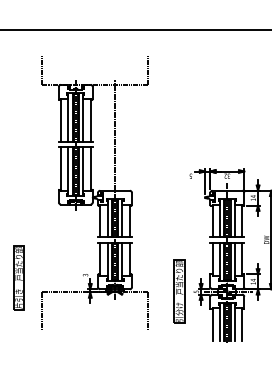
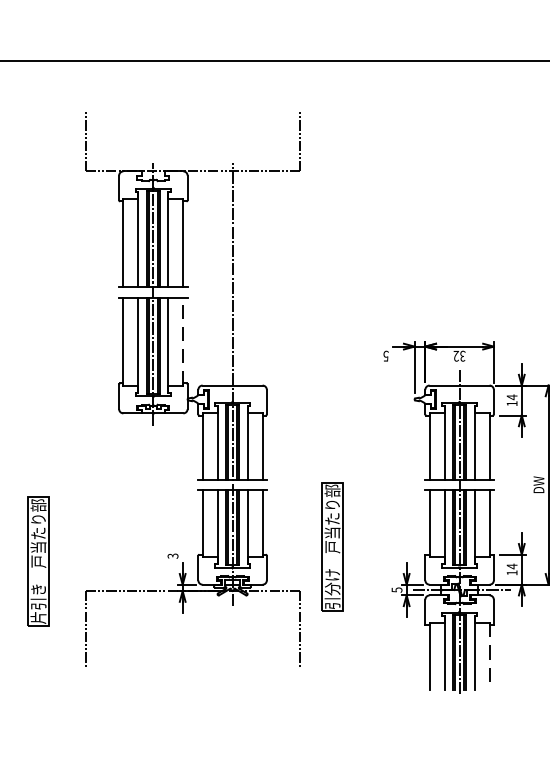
line: (90, 169) -> (183, 342), solid -> dashed
part: (179, 291) -> (332, 546), moved
line: (242, 325) -> (490, 657), solid -> dashed

